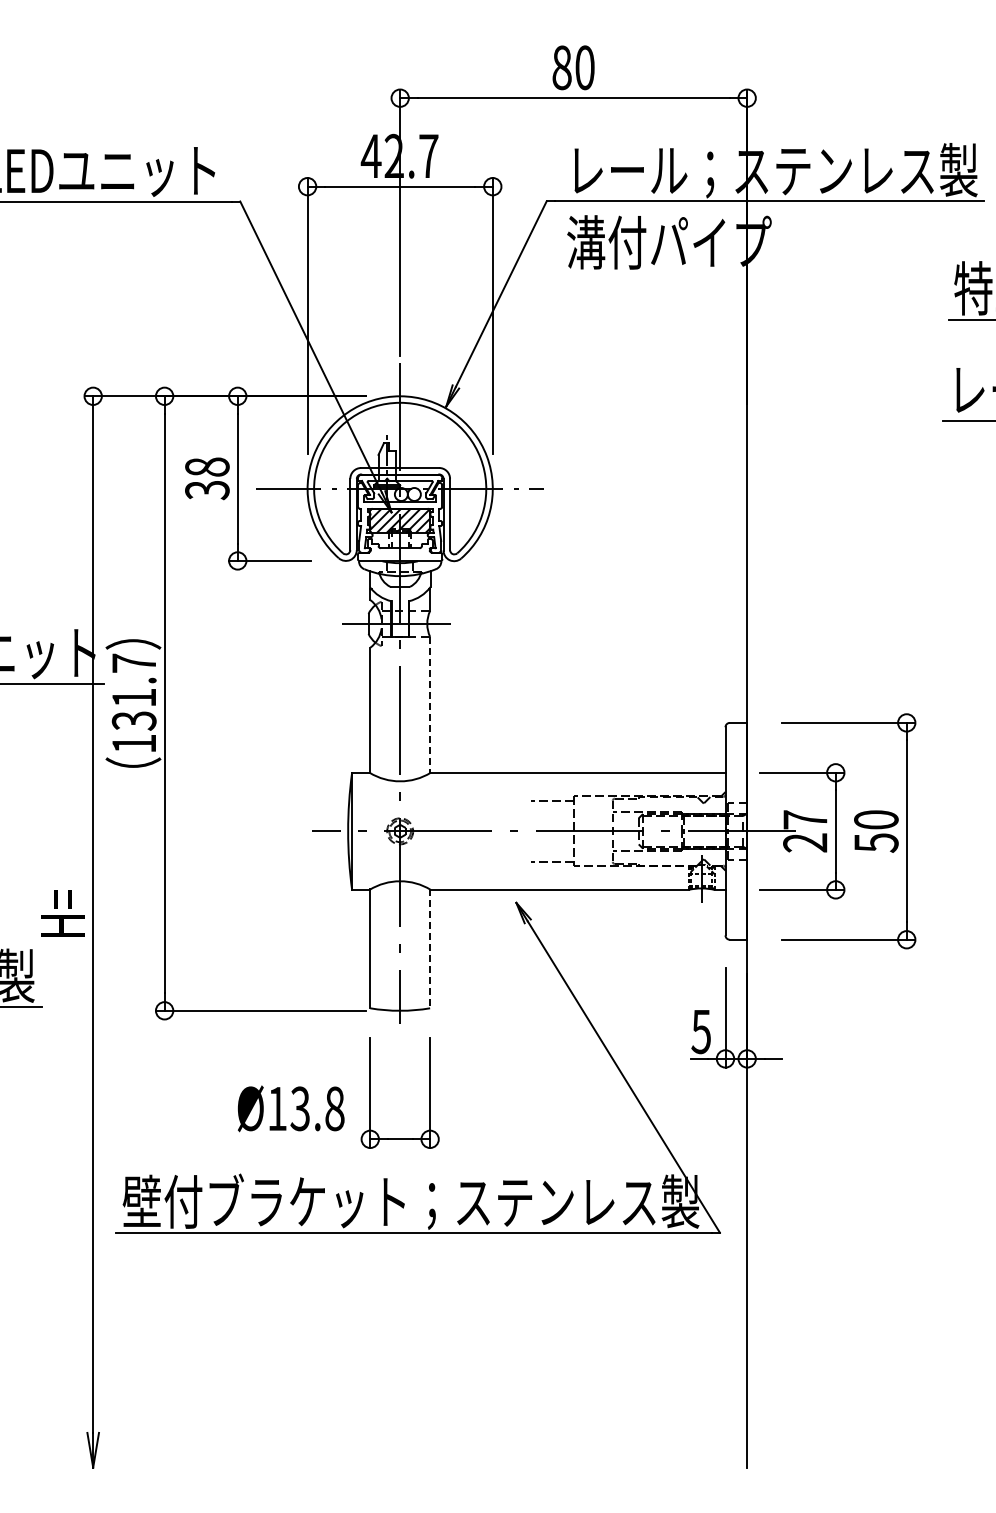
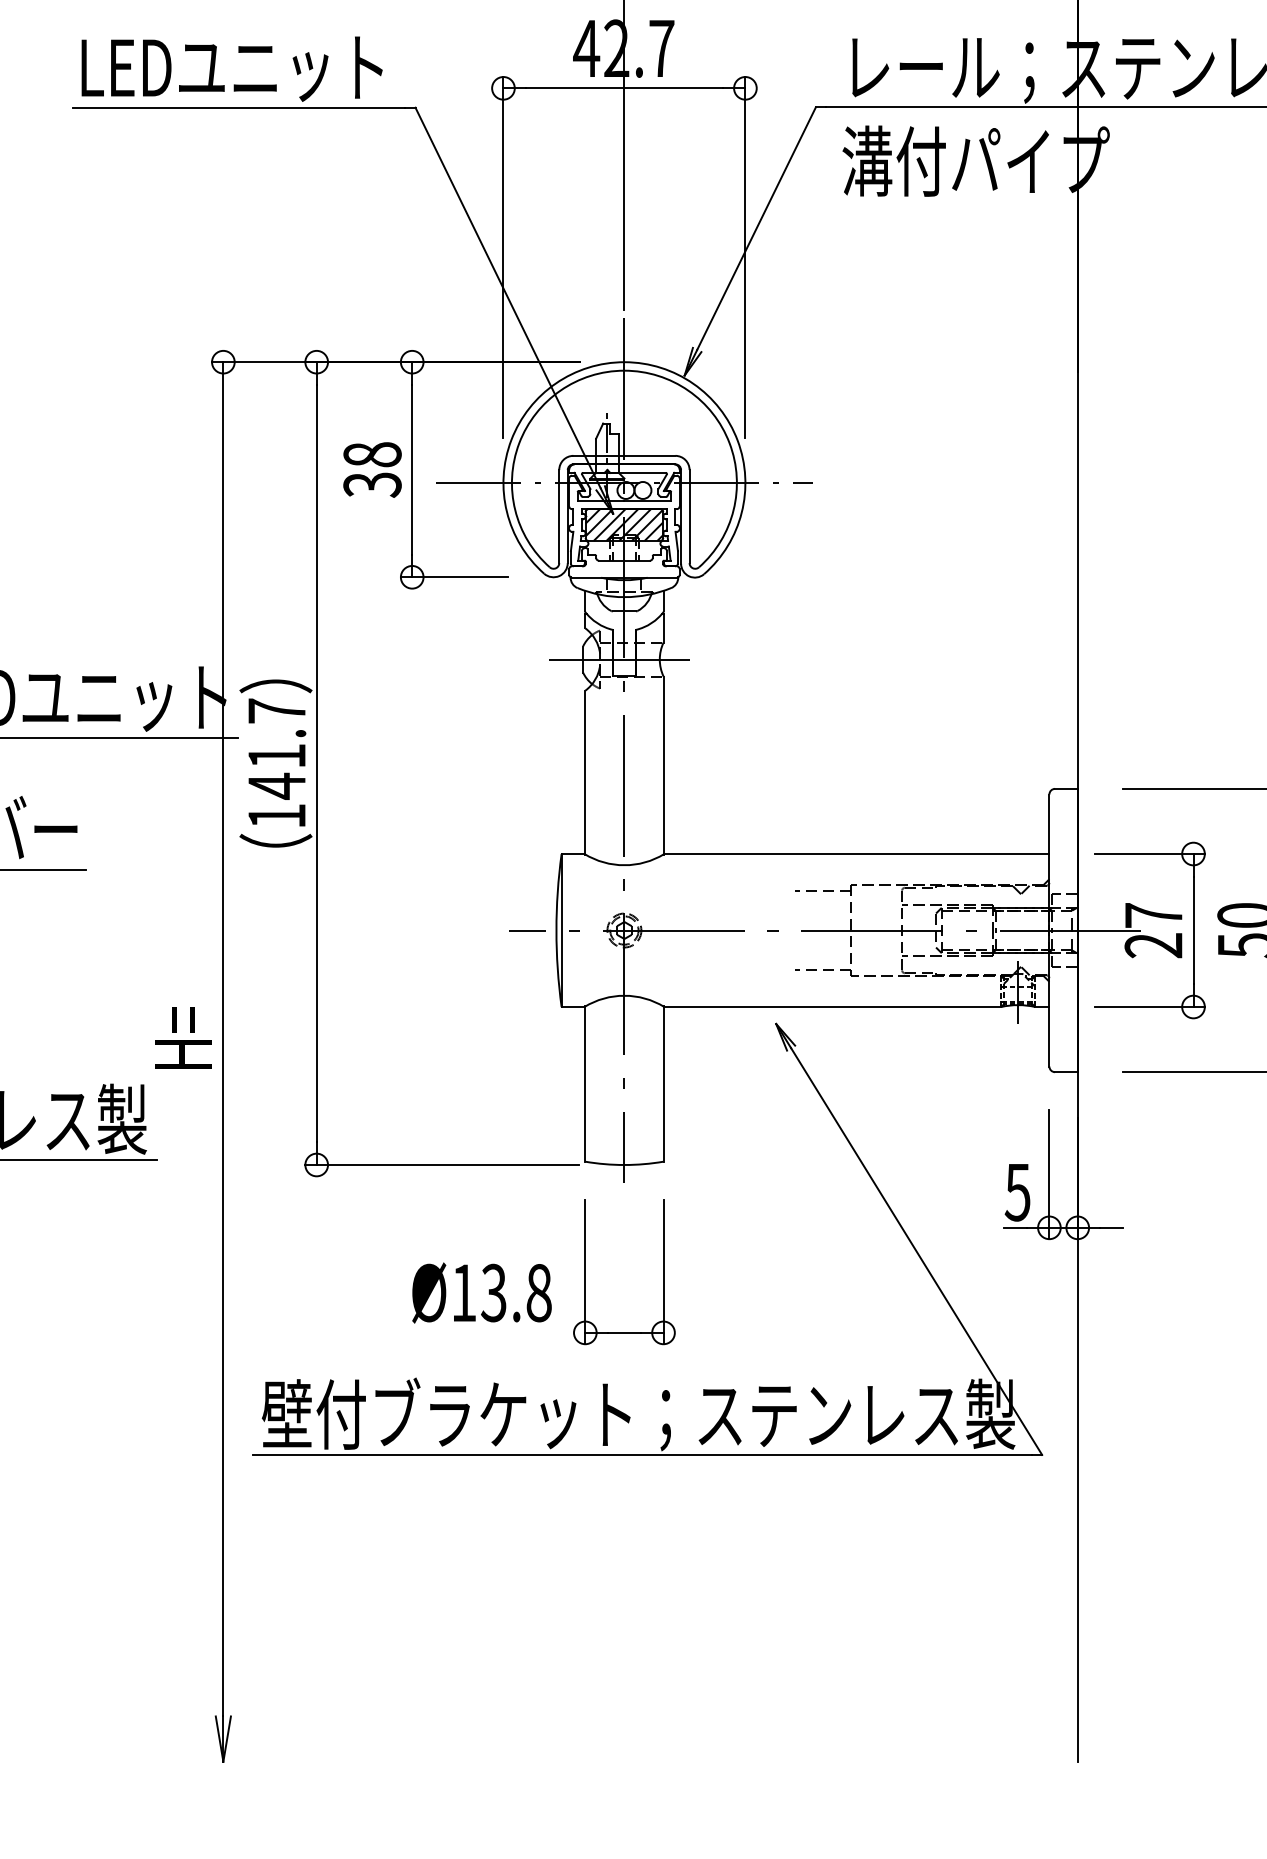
line: (430, 705) -> (664, 766), dashed -> solid
text: (133, 720) -> (276, 785), 131.7 -> 141.7
line: (430, 949) -> (664, 1084), dashed -> solid

